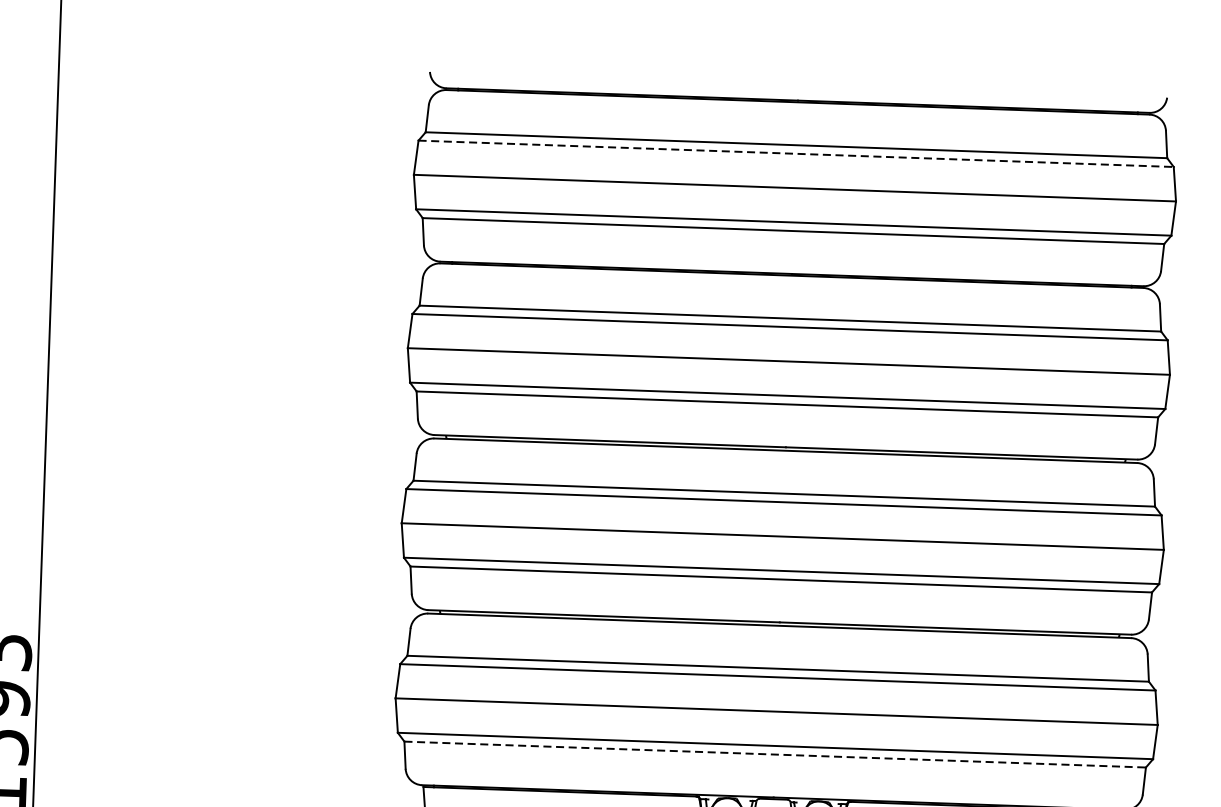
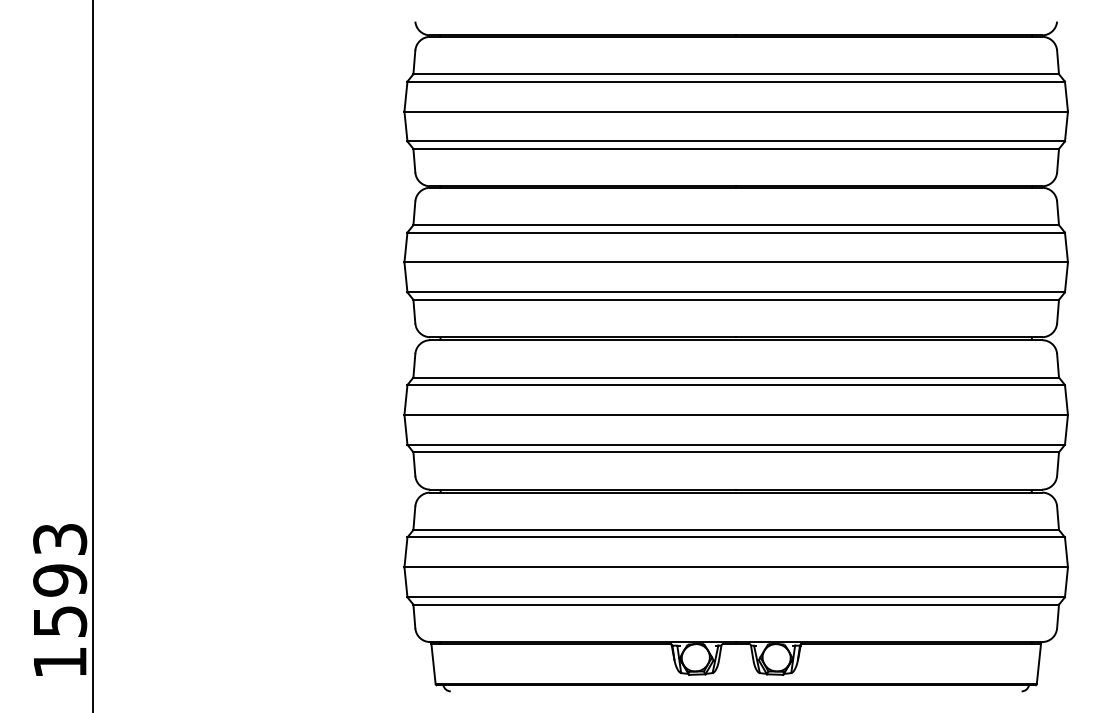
line: (796, 153) -> (736, 81), dashed -> solid
line: (775, 754) -> (736, 604), dashed -> solid

